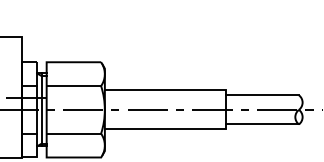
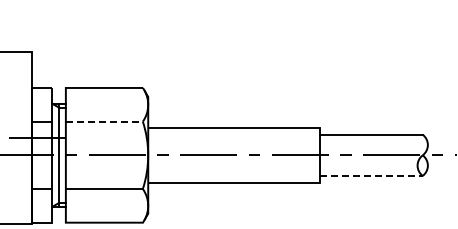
line: (73, 85) -> (104, 121), solid -> dashed
line: (262, 124) -> (371, 175), solid -> dashed

